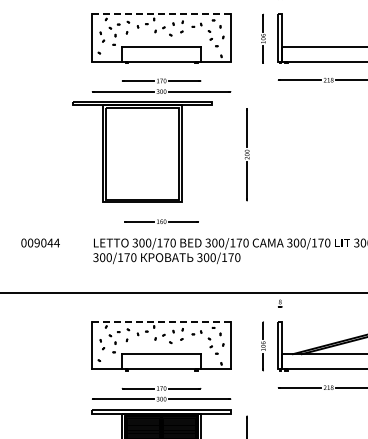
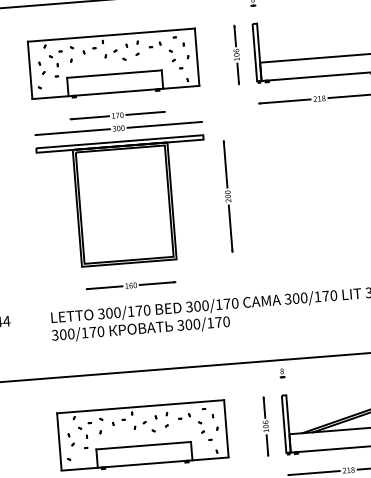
line: (161, 14) -> (111, 35), dashed -> solid
part: (142, 151) -> (124, 202), moved
line: (161, 321) -> (140, 406), dashed -> solid

